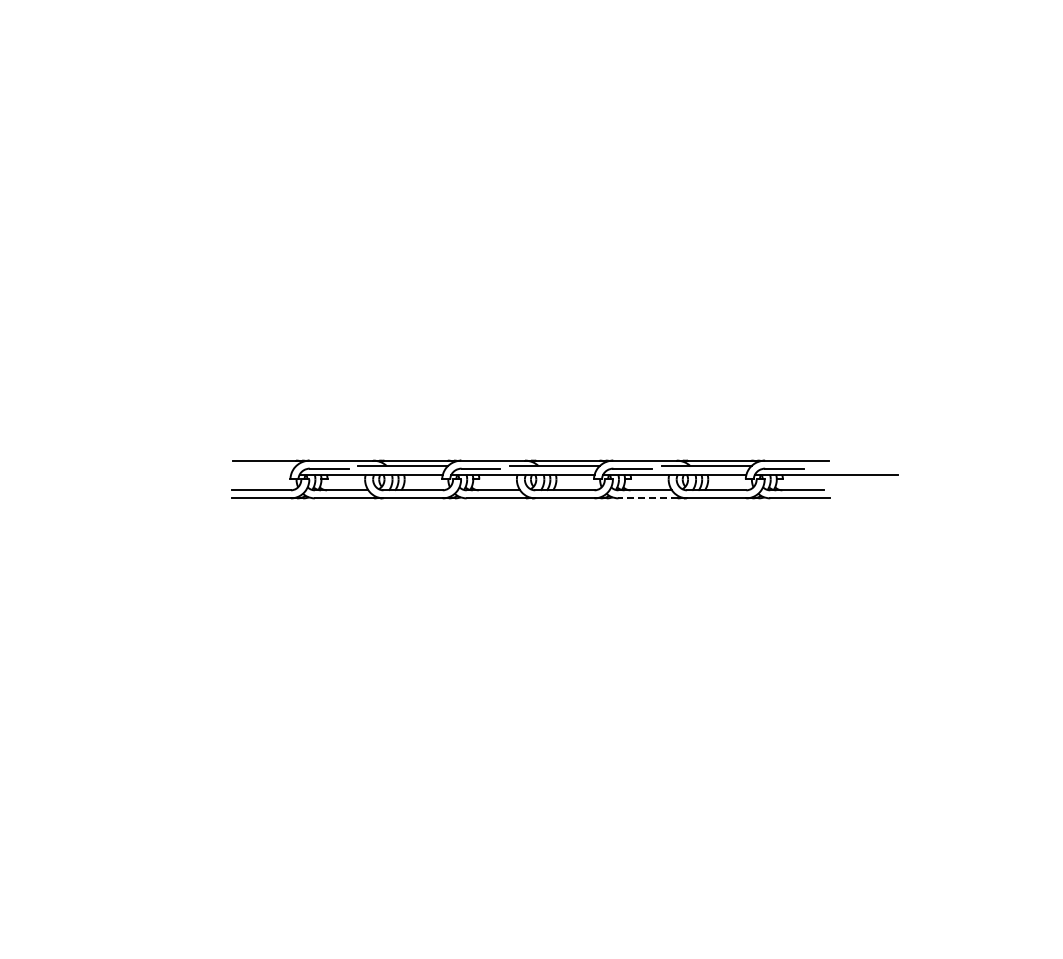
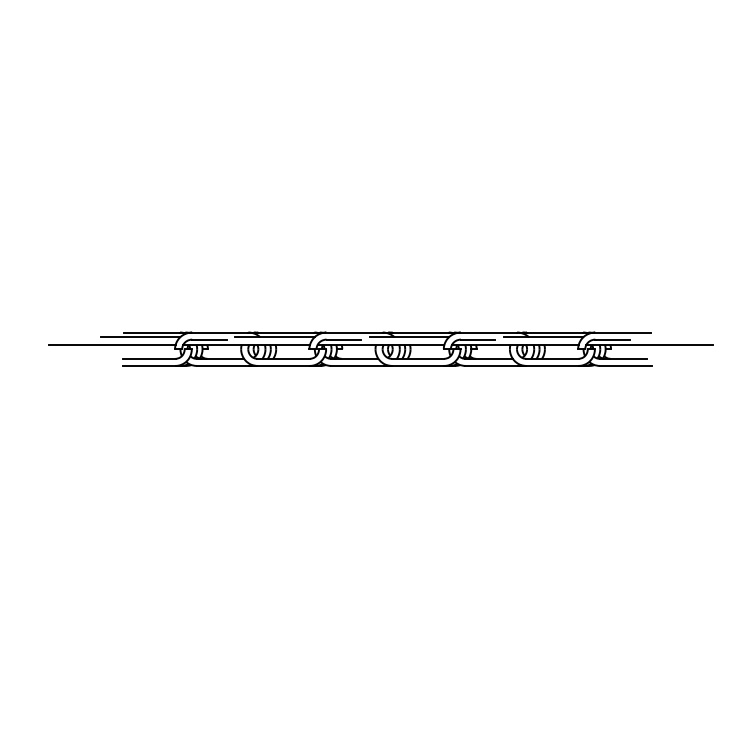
line: (251, 466) -> (140, 337), added
line: (219, 474) -> (112, 344), added
line: (648, 498) -> (492, 366), dashed -> solid

